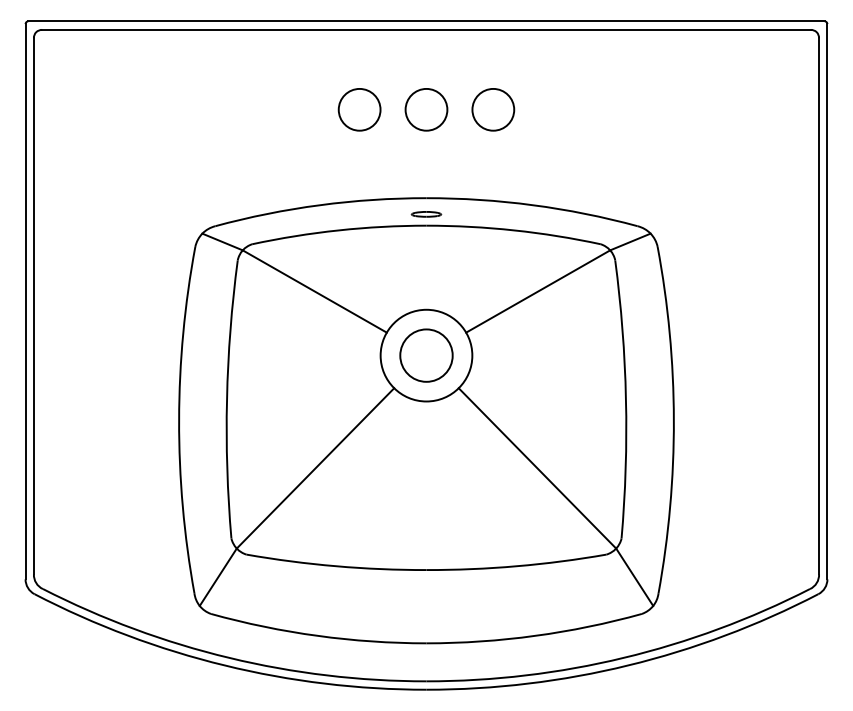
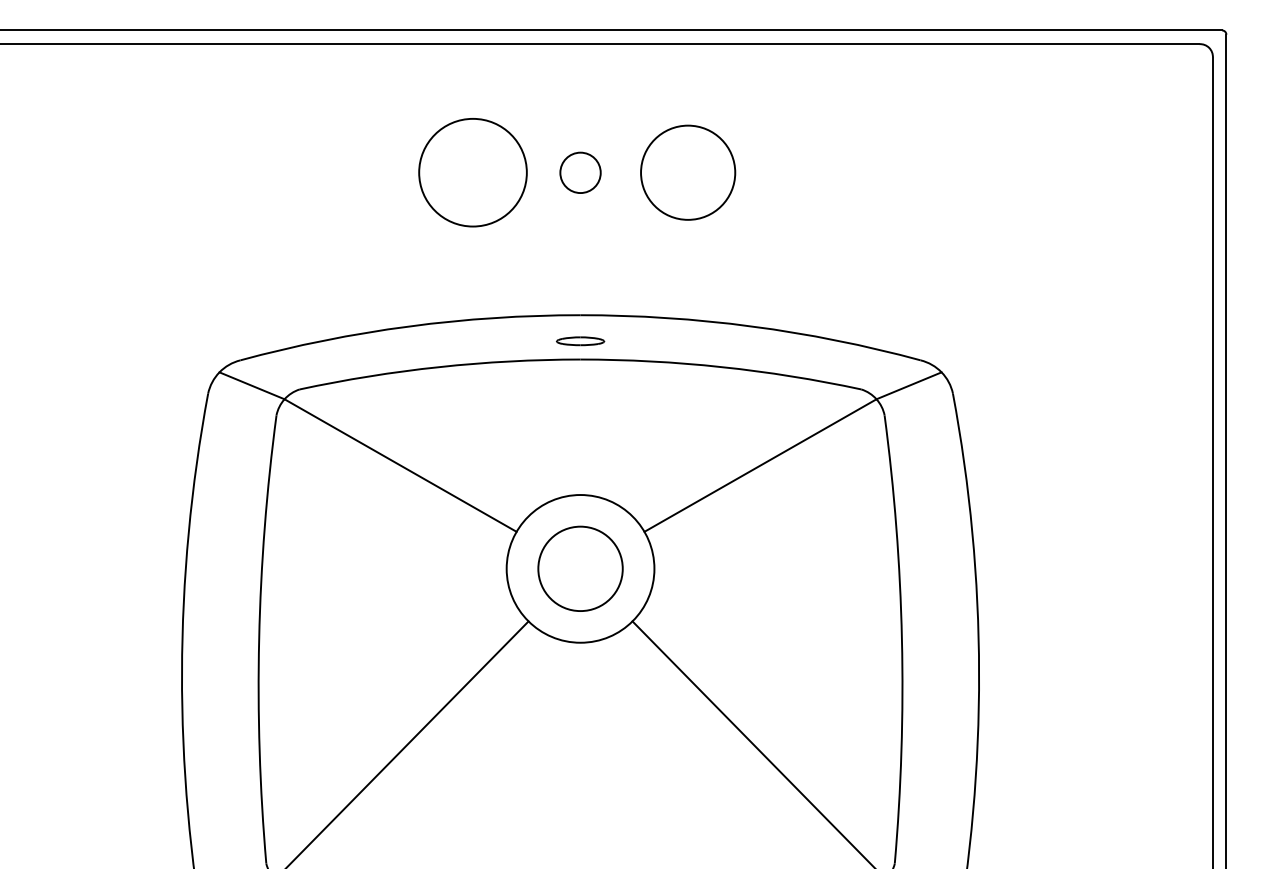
circle: (359, 109) -> (472, 172), size x1.6
circle: (426, 109) -> (580, 172), size x0.6
circle: (493, 109) -> (688, 172), size x1.4

